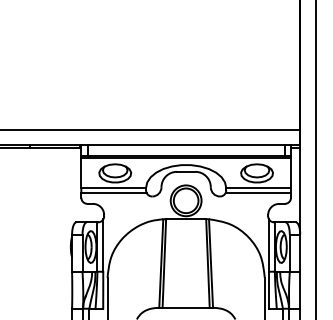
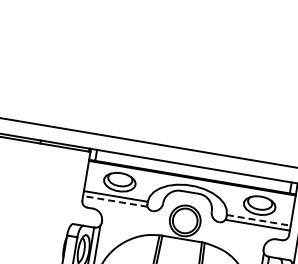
line: (259, 188) -> (259, 220), solid -> dashed
line: (114, 193) -> (115, 201), solid -> dashed

